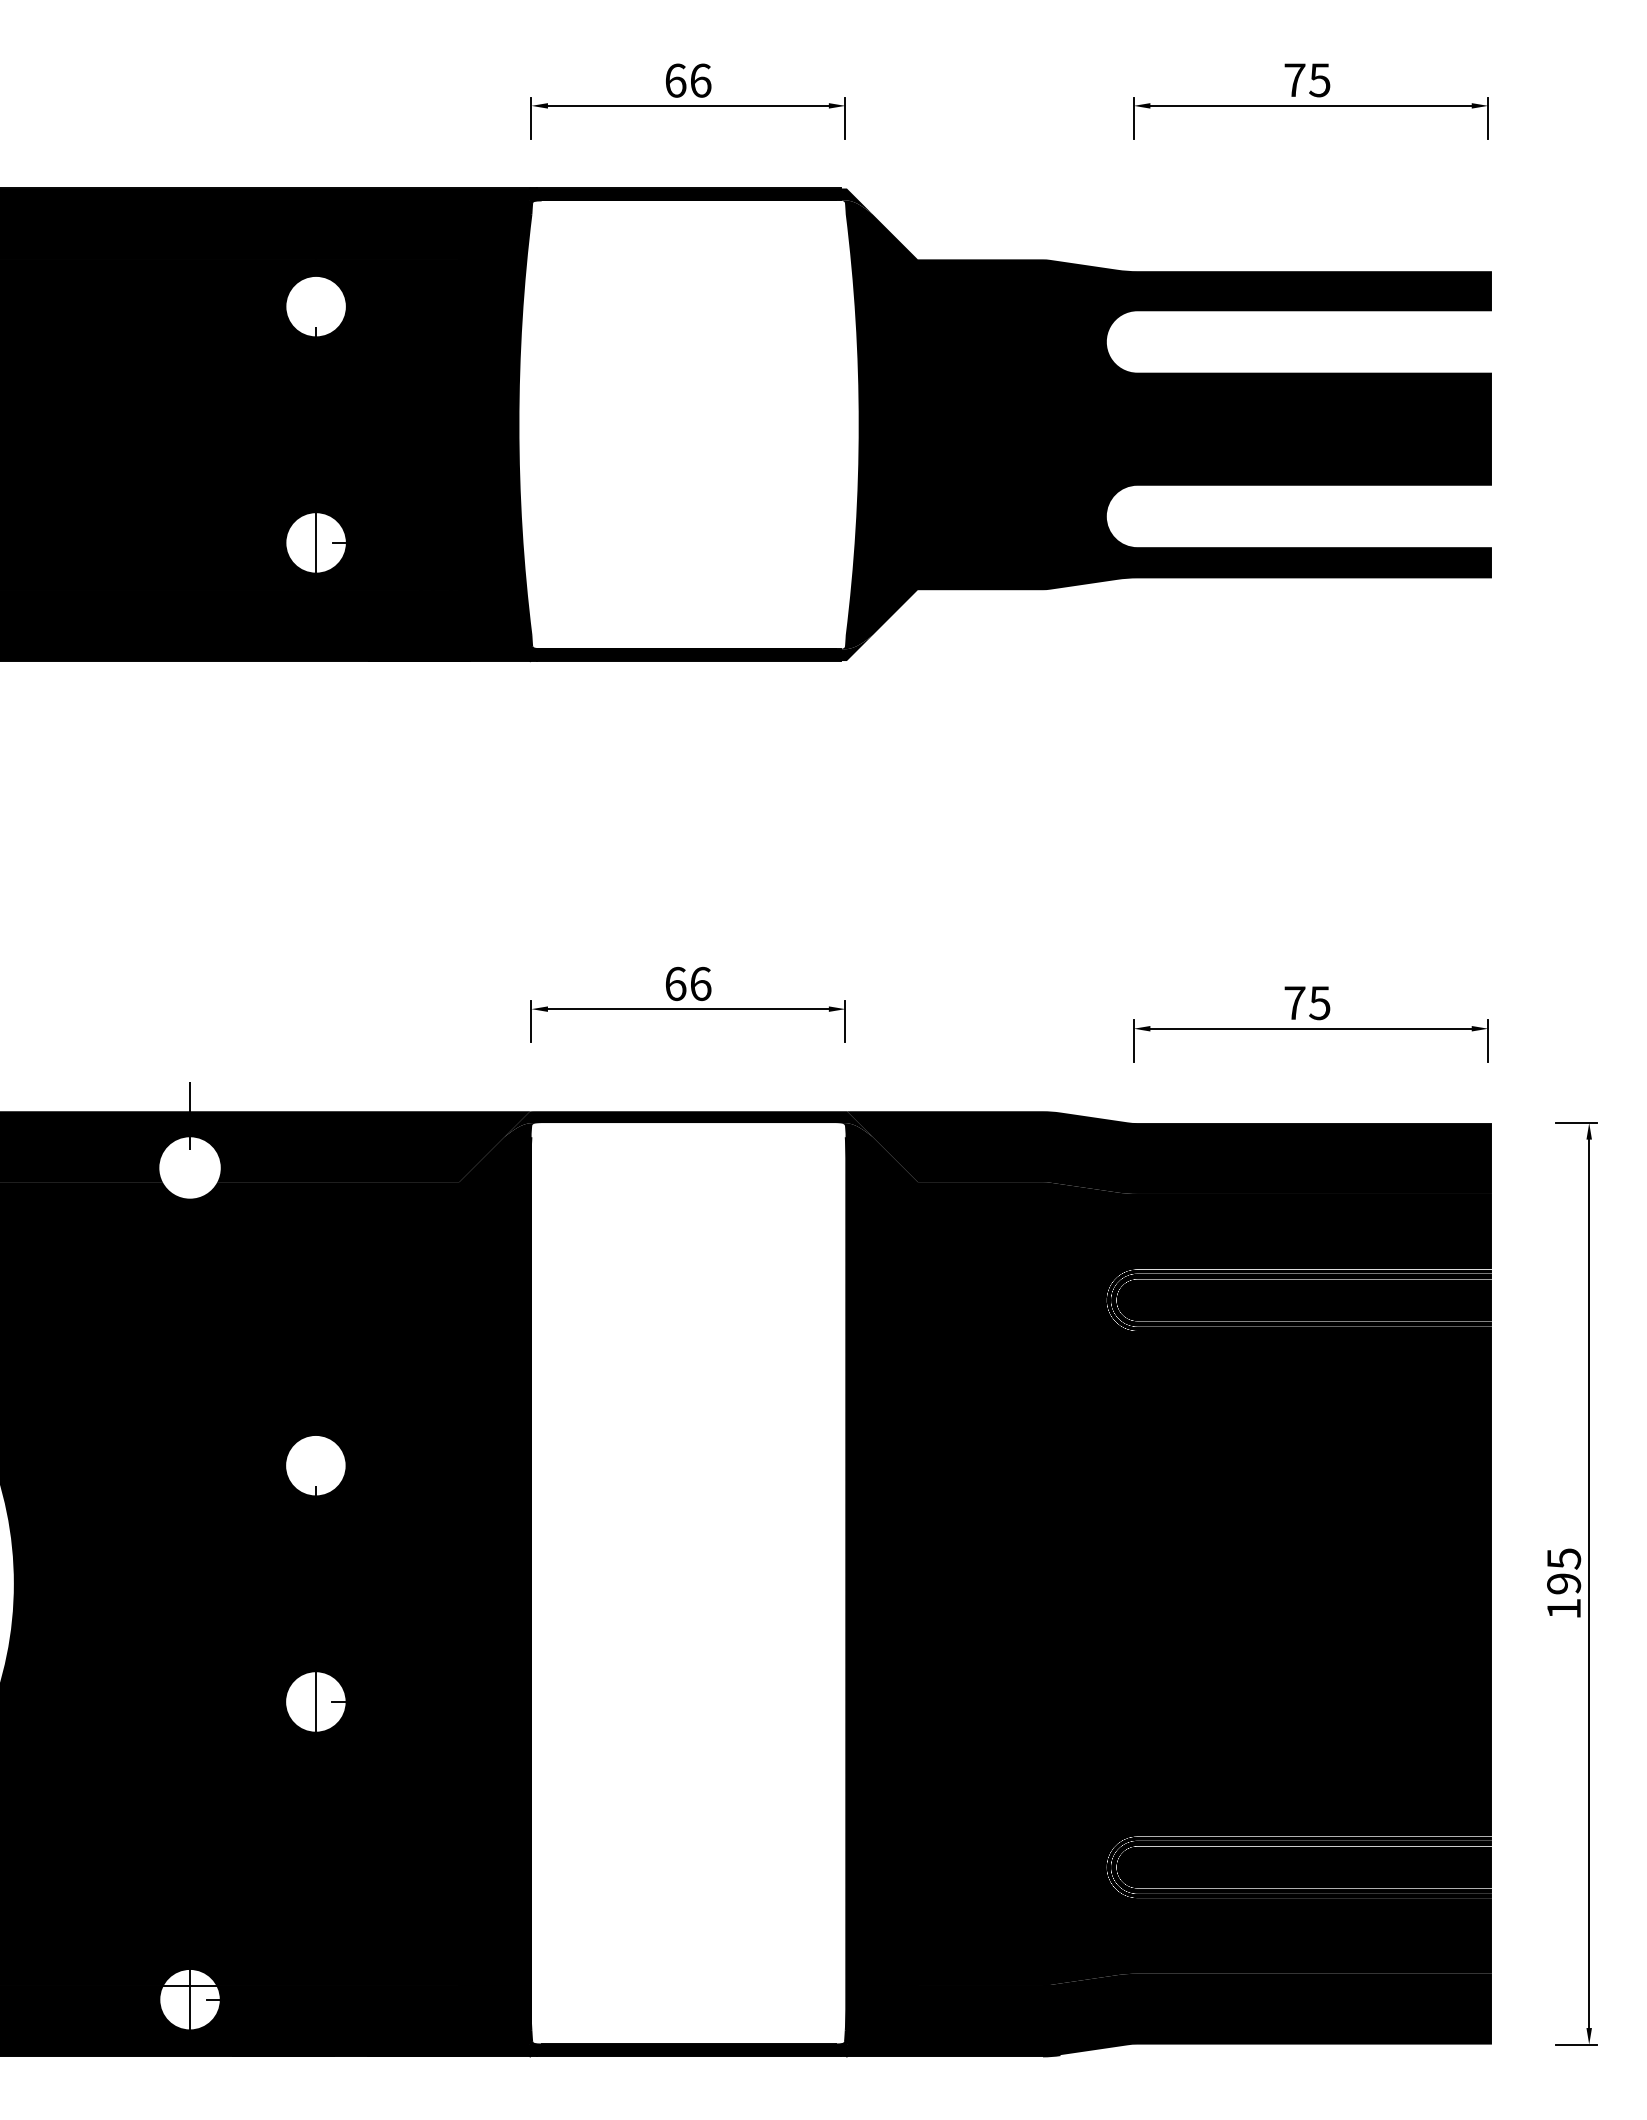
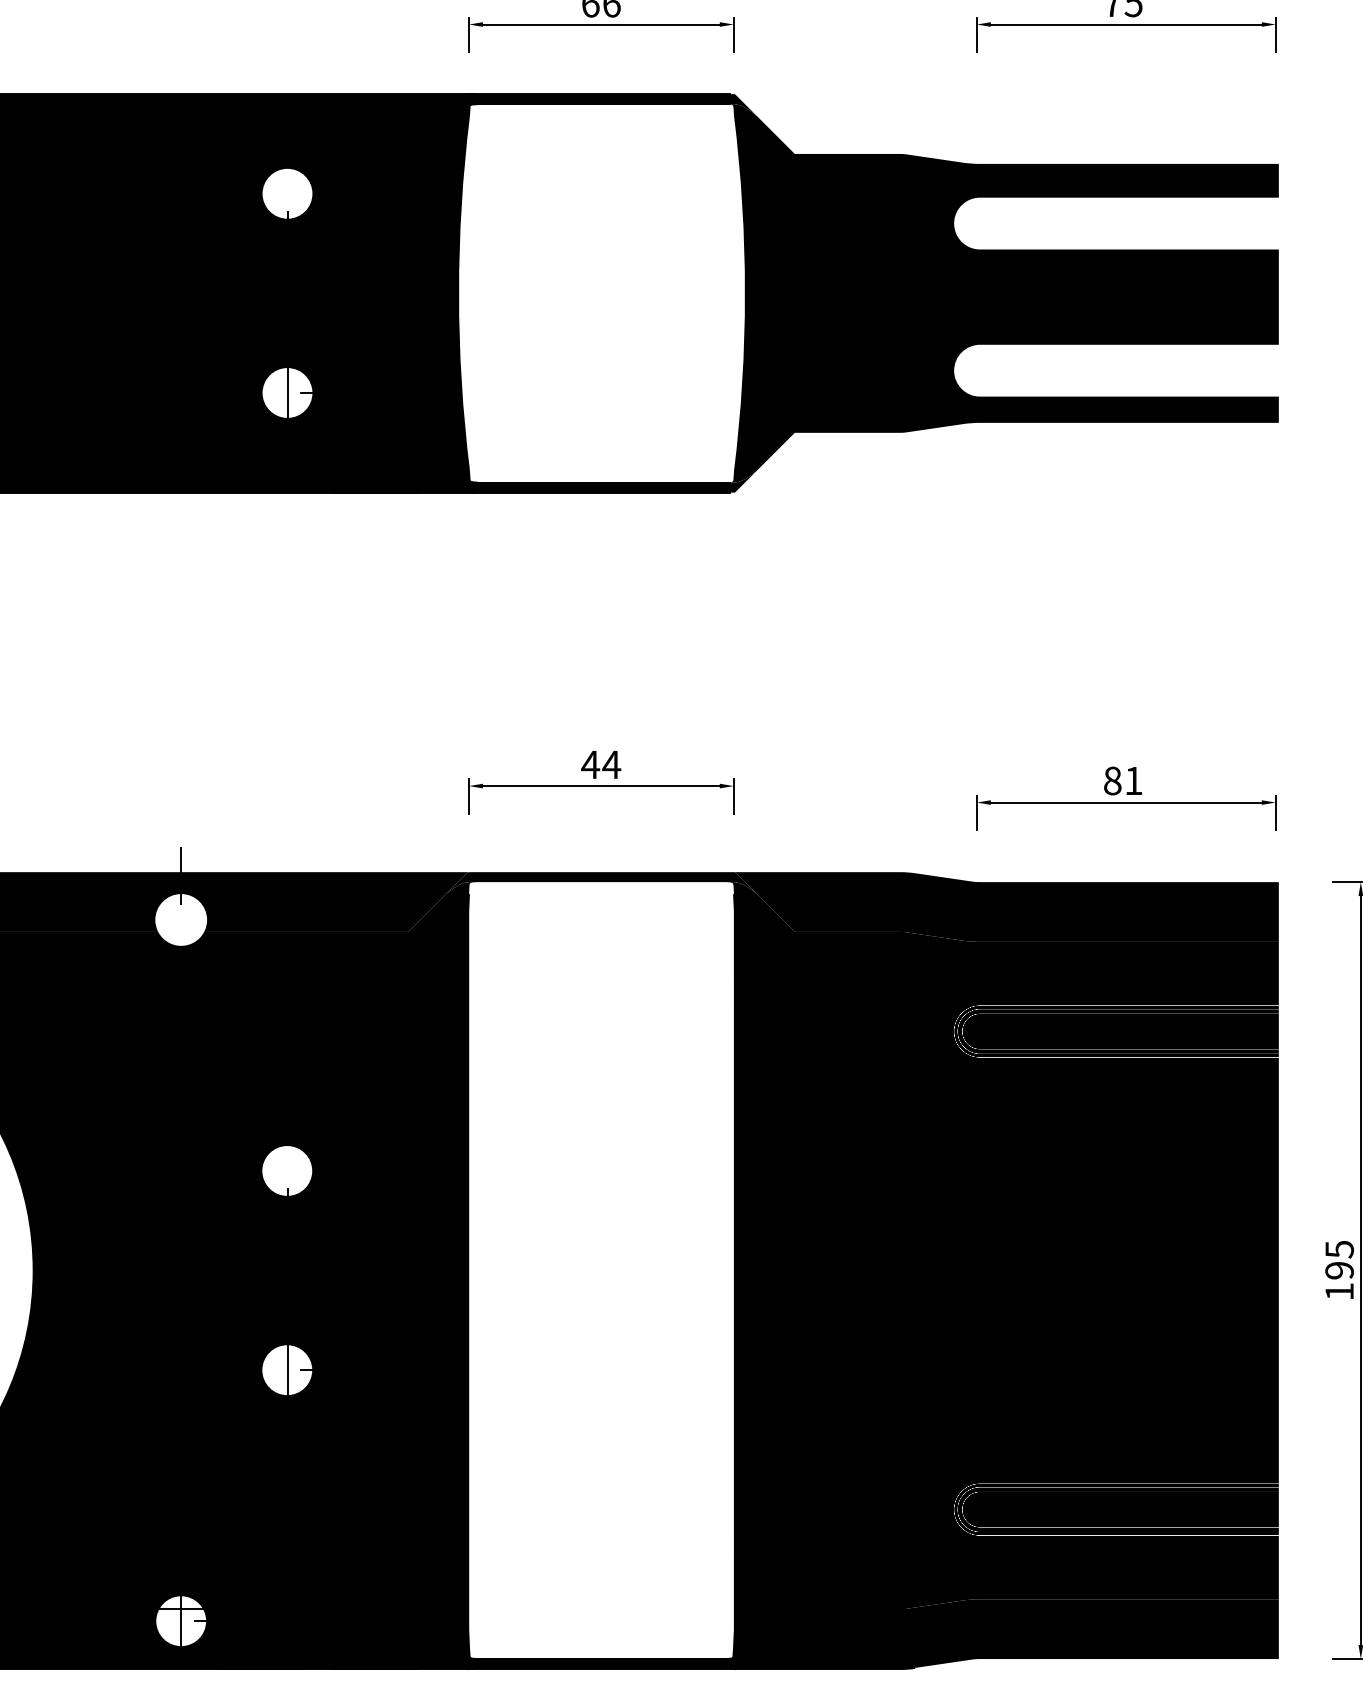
text: (687, 983) -> (600, 764), 66 -> 44
text: (1307, 1003) -> (1123, 781), 75 -> 81

